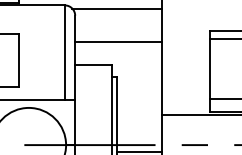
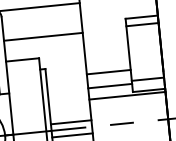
line: (185, 87) -> (108, 72), added
line: (185, 102) -> (109, 86), added
line: (139, 137) -> (71, 121), added

